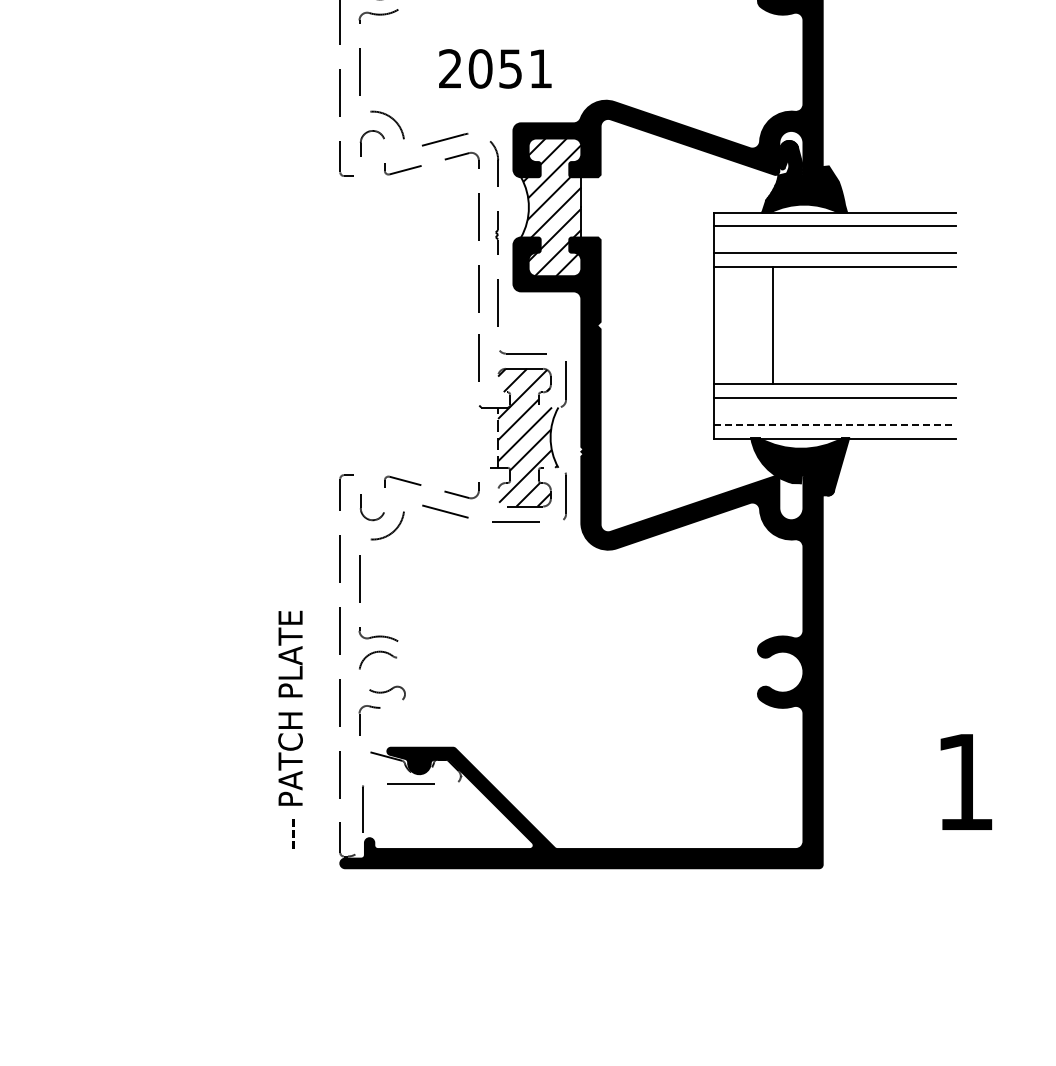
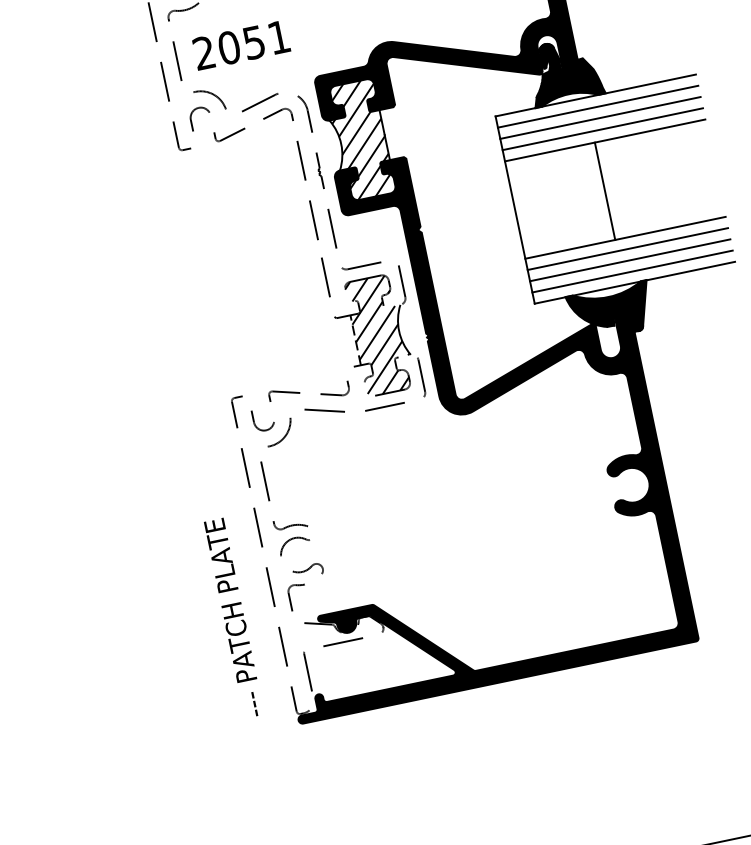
text: (495, 68) -> (241, 44), moved
line: (834, 239) -> (600, 117), added
line: (772, 325) -> (604, 191), moved
line: (834, 411) -> (629, 260), added
line: (834, 425) -> (632, 271), dashed -> solid

